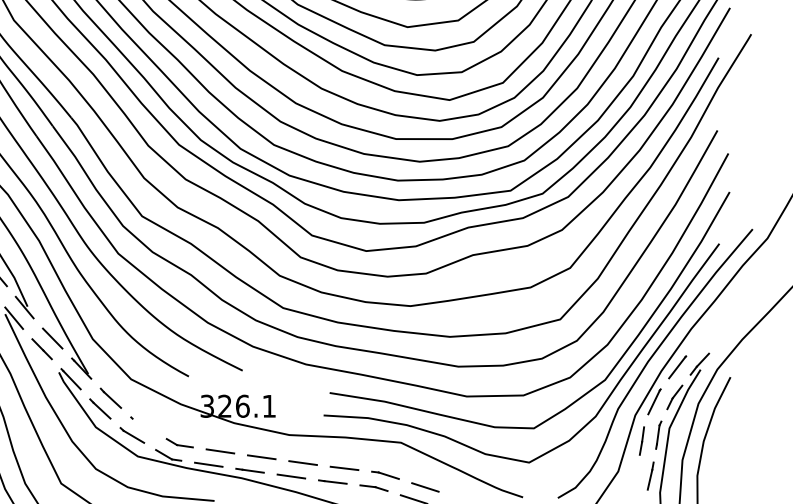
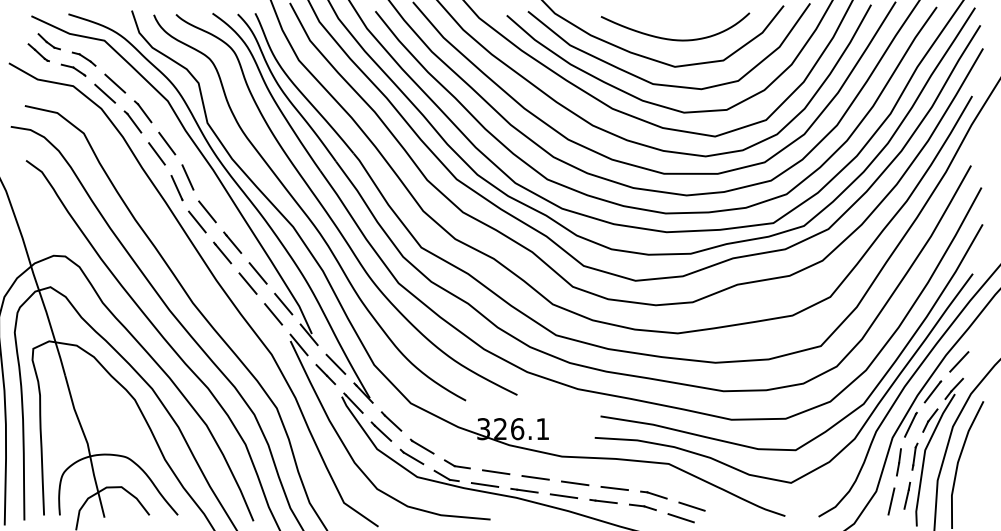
line: (705, 335) -> (959, 361), added
line: (143, 424) -> (422, 446), added
line: (634, 482) -> (891, 501), added

